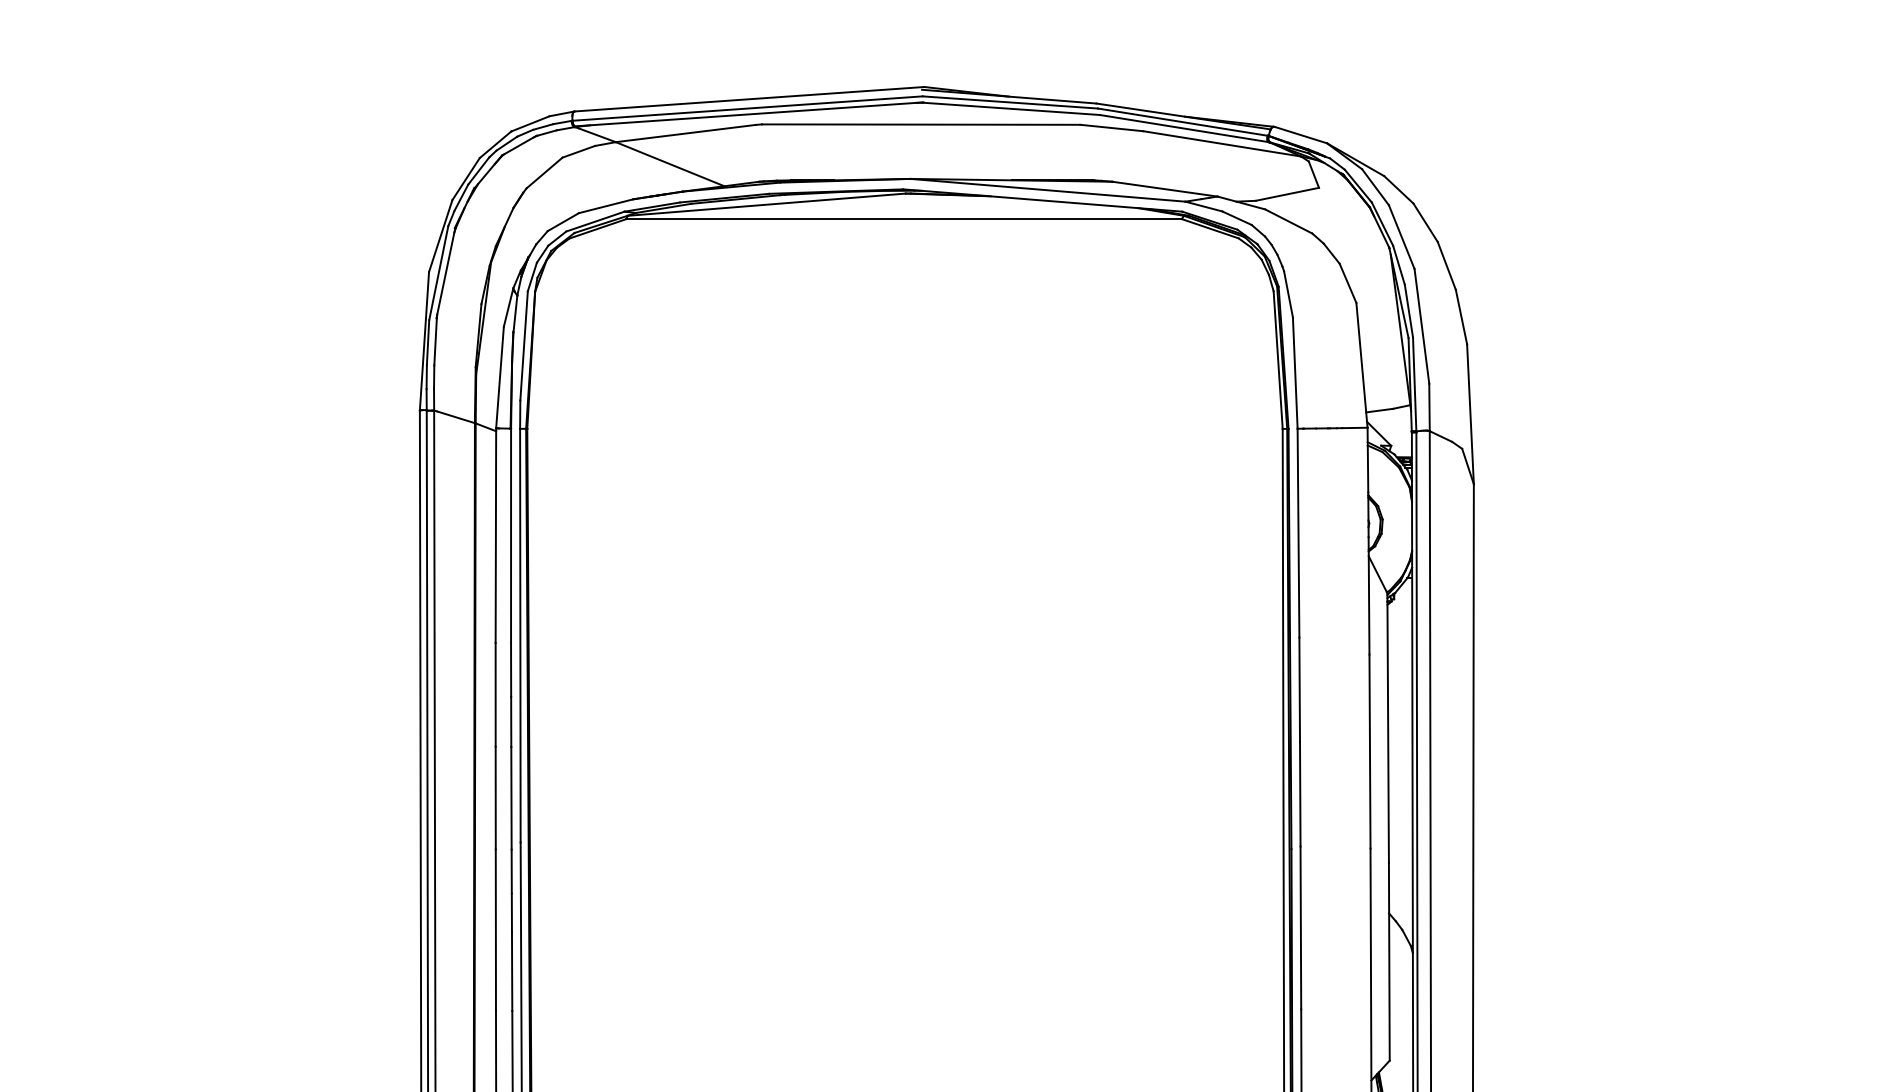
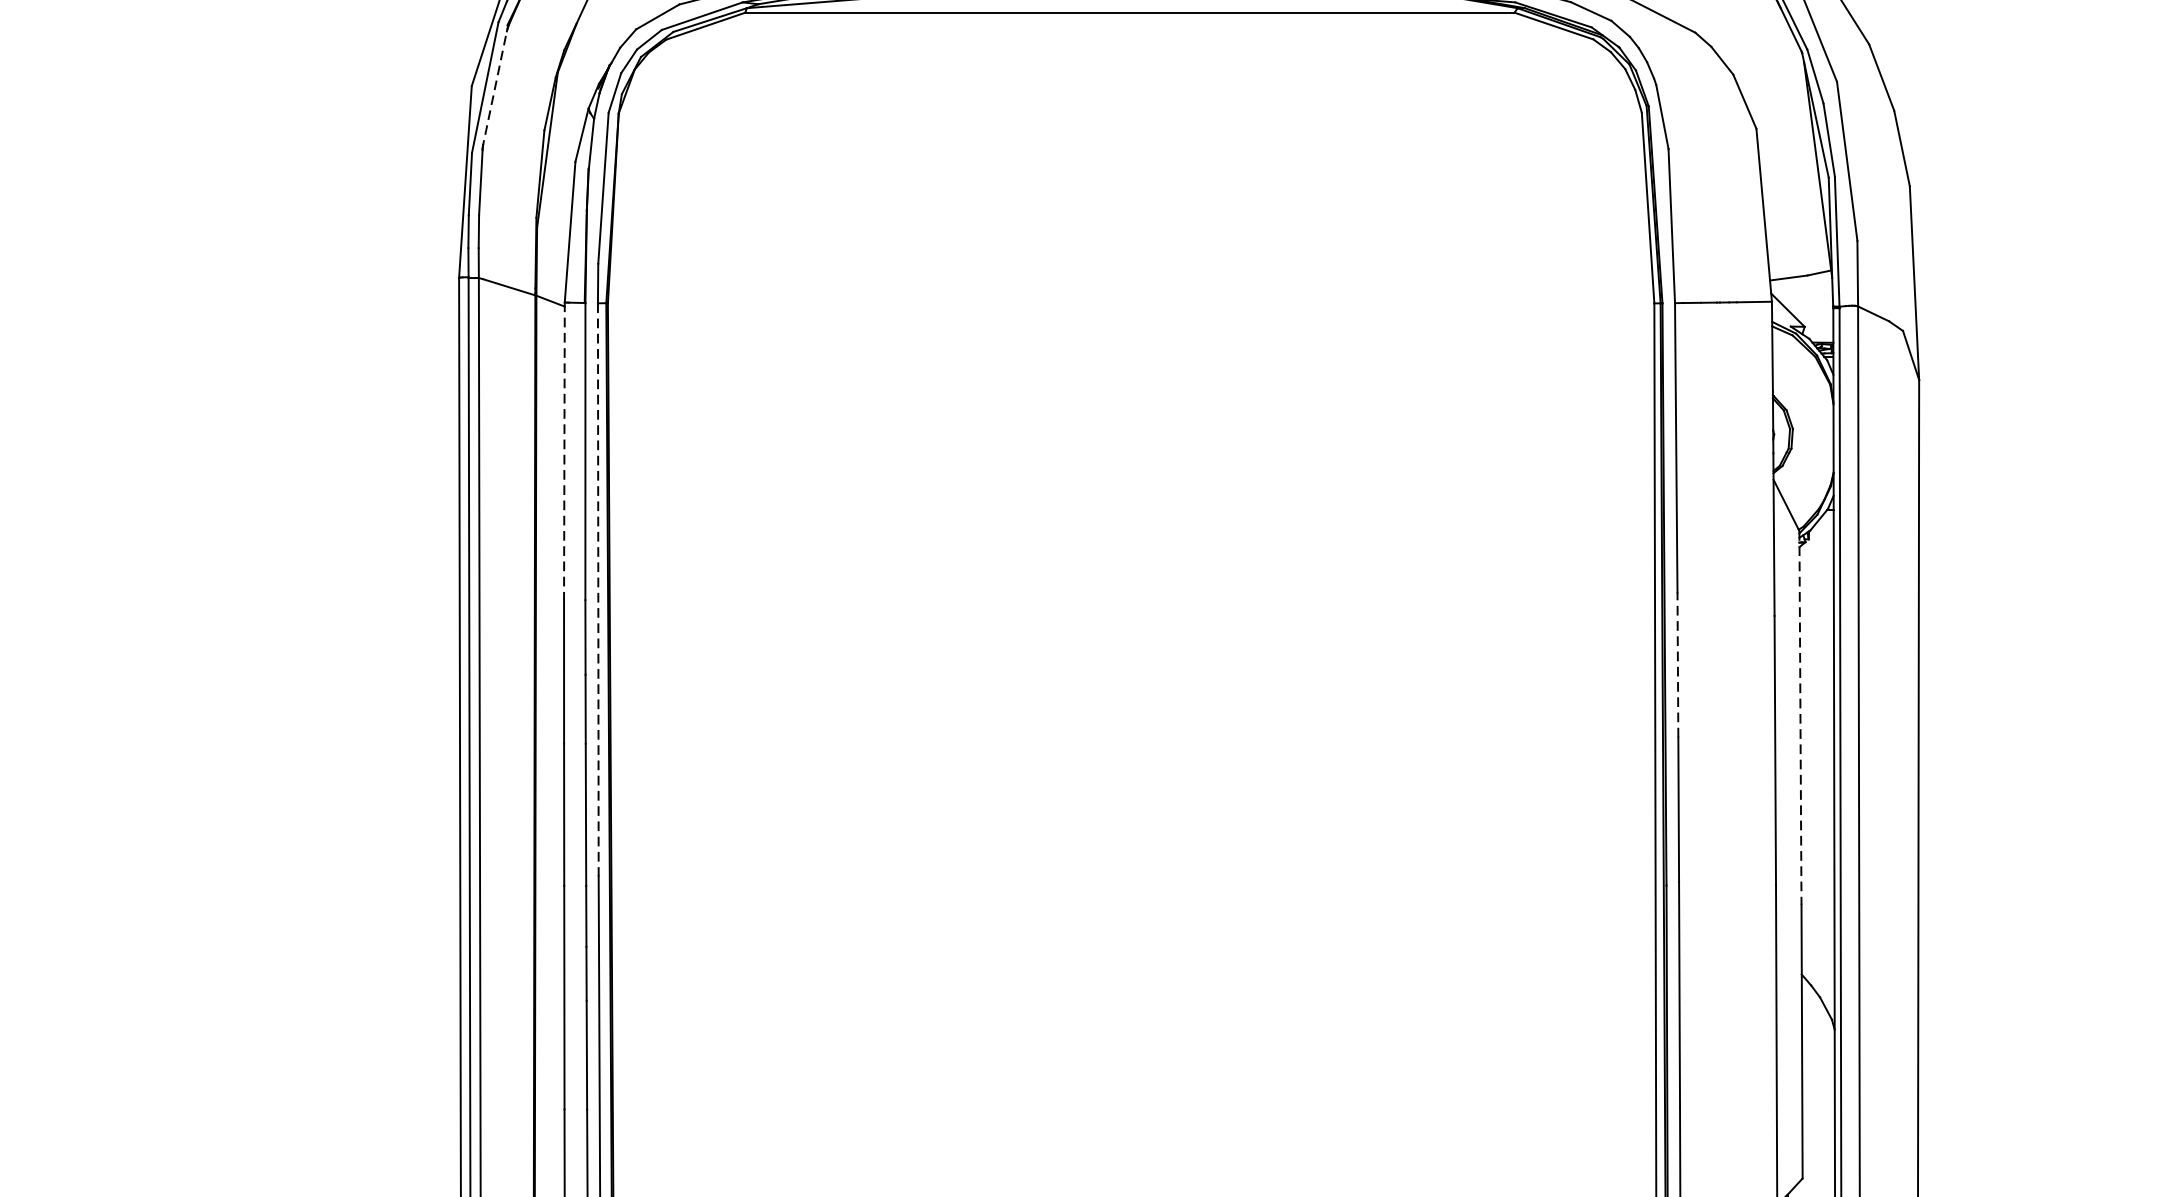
line: (445, 273) -> (494, 88), solid -> dashed
line: (495, 536) -> (563, 452), solid -> dashed
line: (520, 635) -> (598, 589), solid -> dashed
line: (1299, 689) -> (1677, 664), solid -> dashed
line: (1388, 728) -> (1800, 718), solid -> dashed

